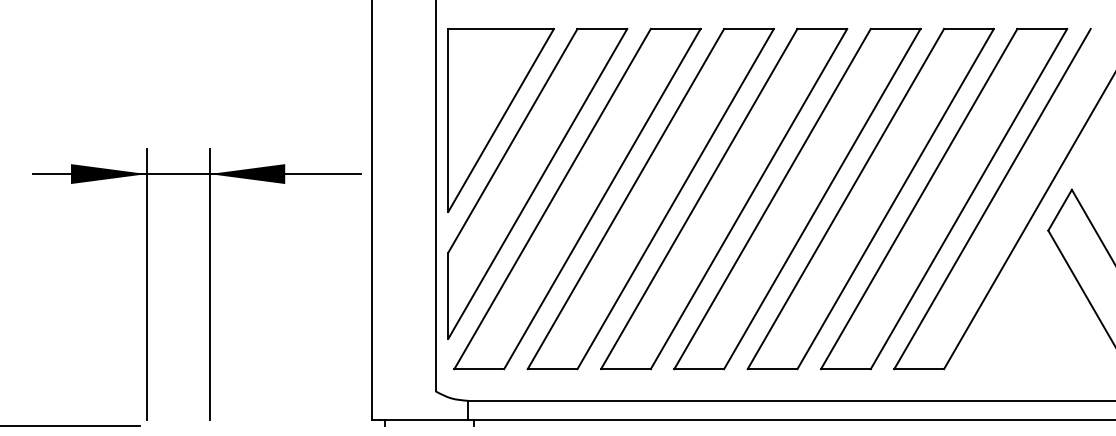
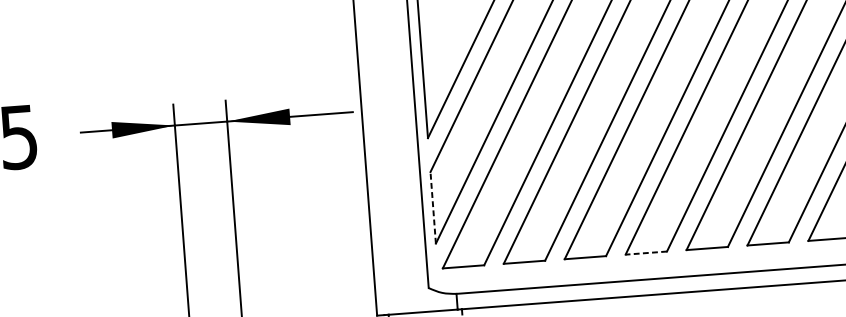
line: (448, 295) -> (433, 207), solid -> dashed
line: (699, 369) -> (646, 253), solid -> dashed

